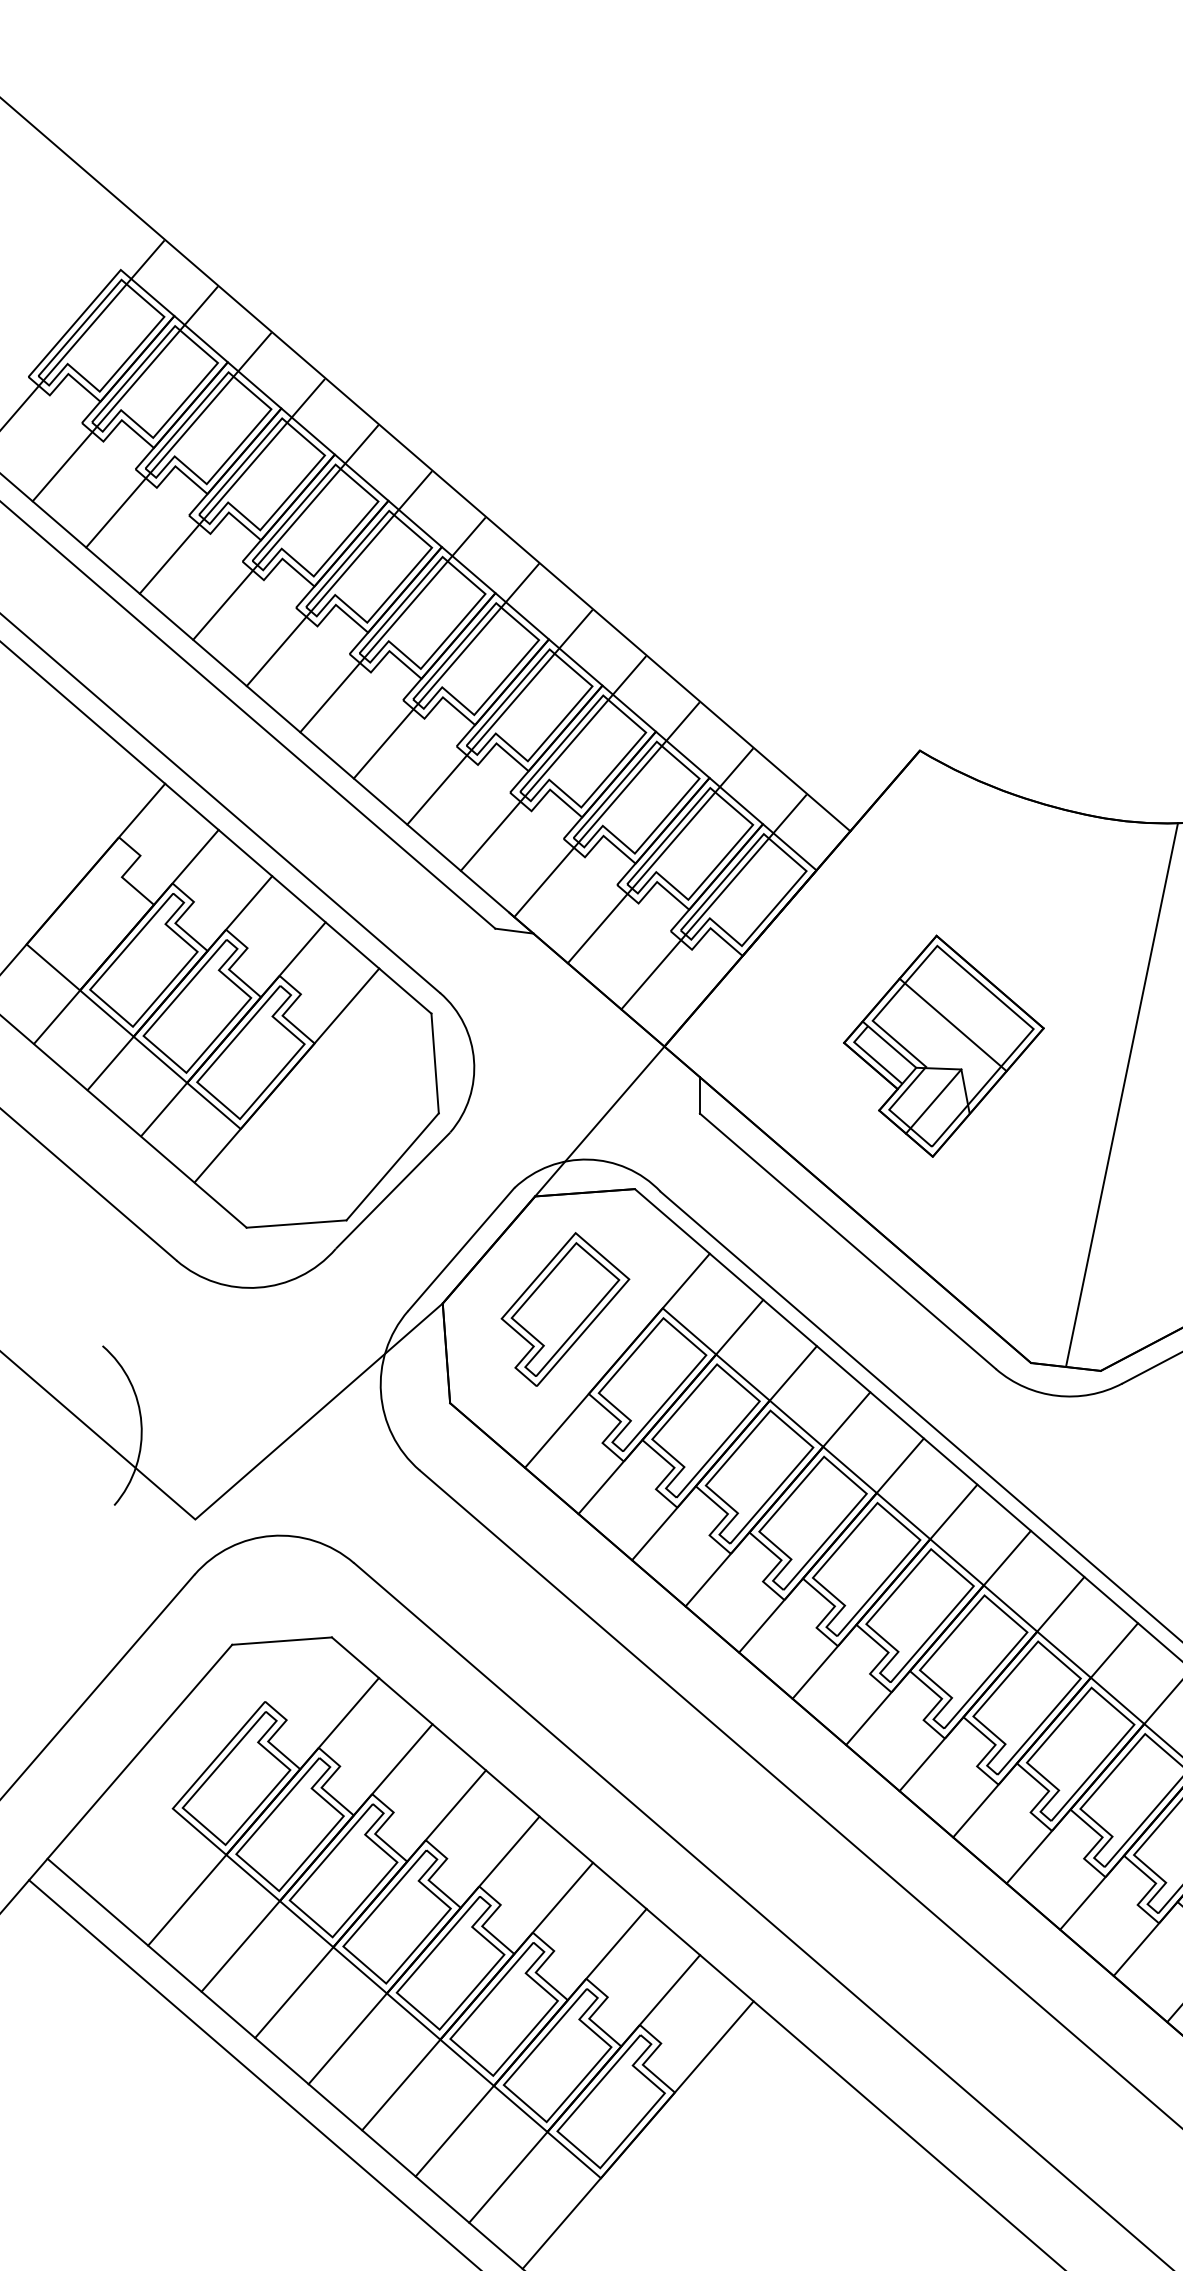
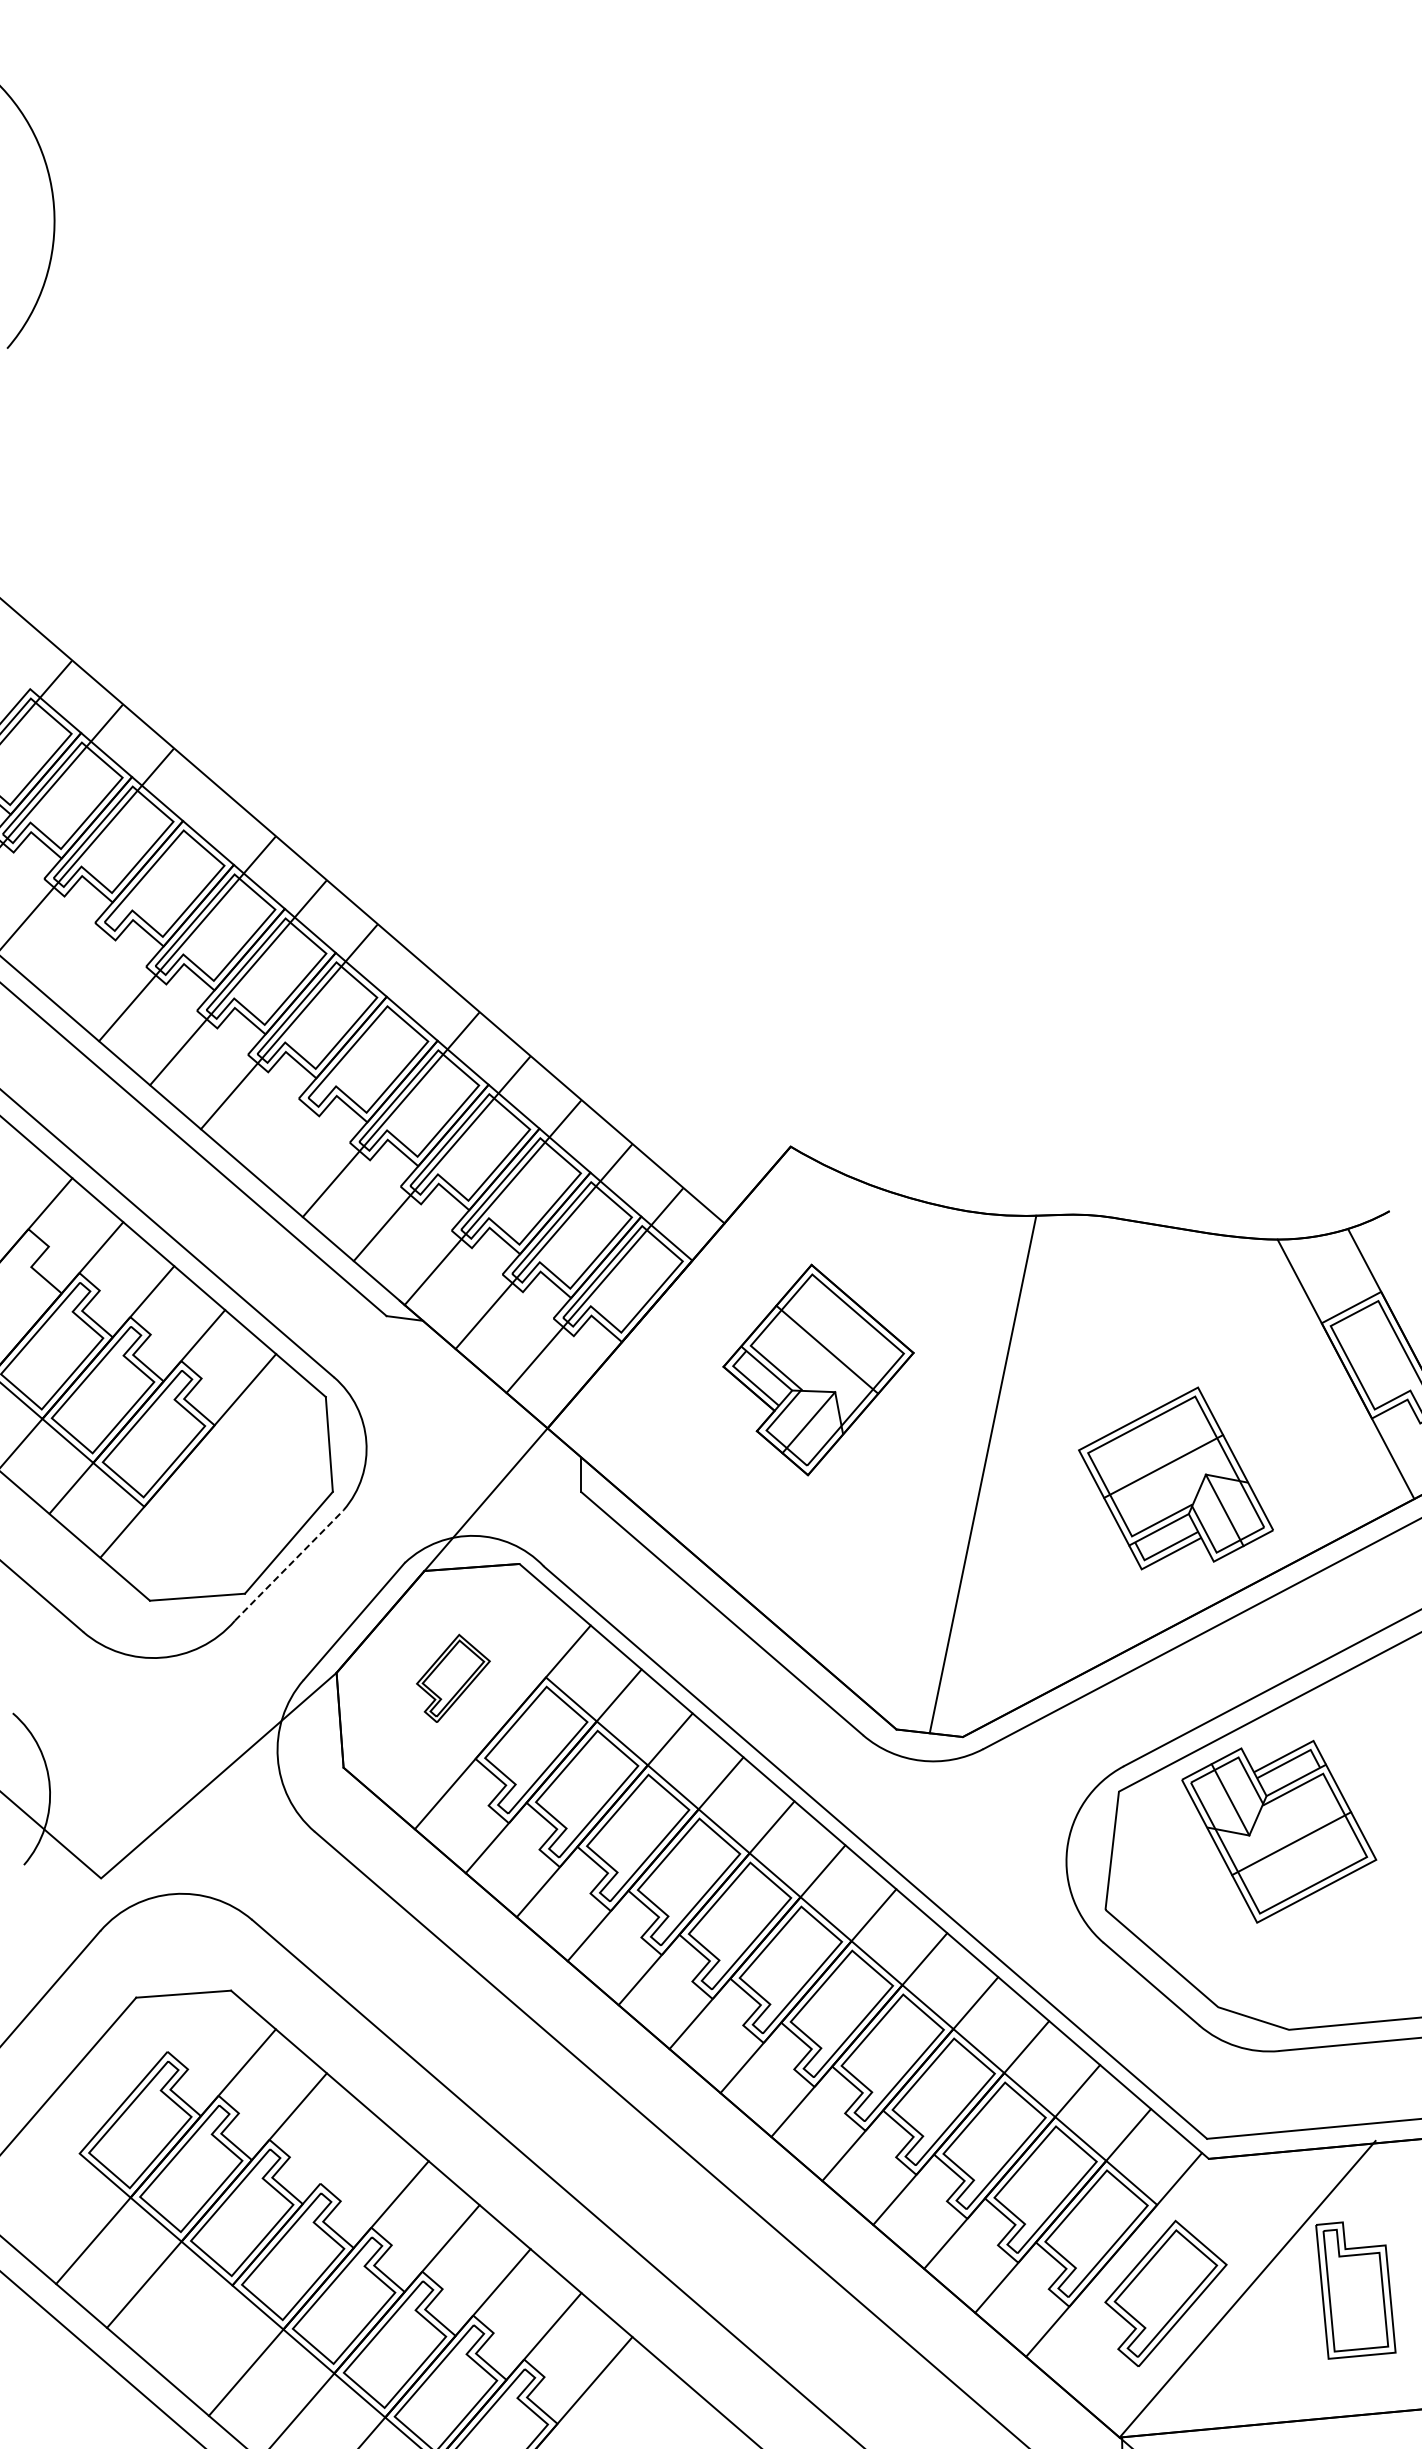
line: (231, 486) -> (135, 895), removed
line: (445, 671) -> (339, 1071), removed
part: (943, 1045) -> (818, 1369), moved
line: (393, 1190) -> (289, 1565), solid -> dashed
part: (565, 1309) -> (453, 1678), size x0.6
line: (370, 1904) -> (267, 2244), removed

